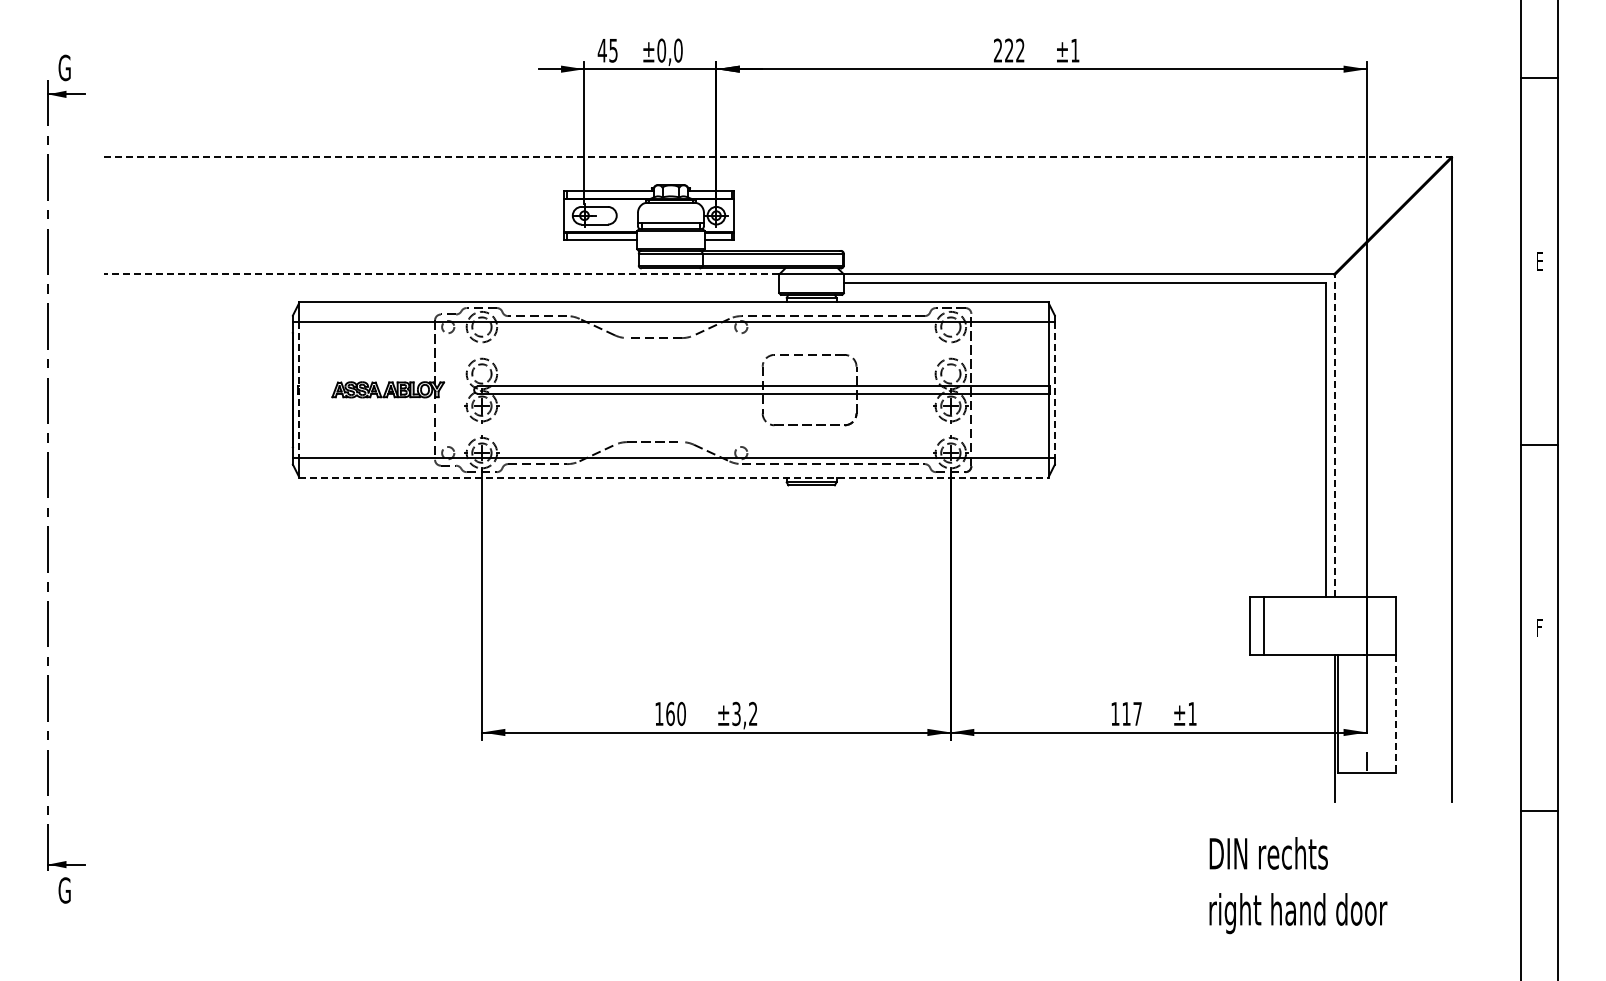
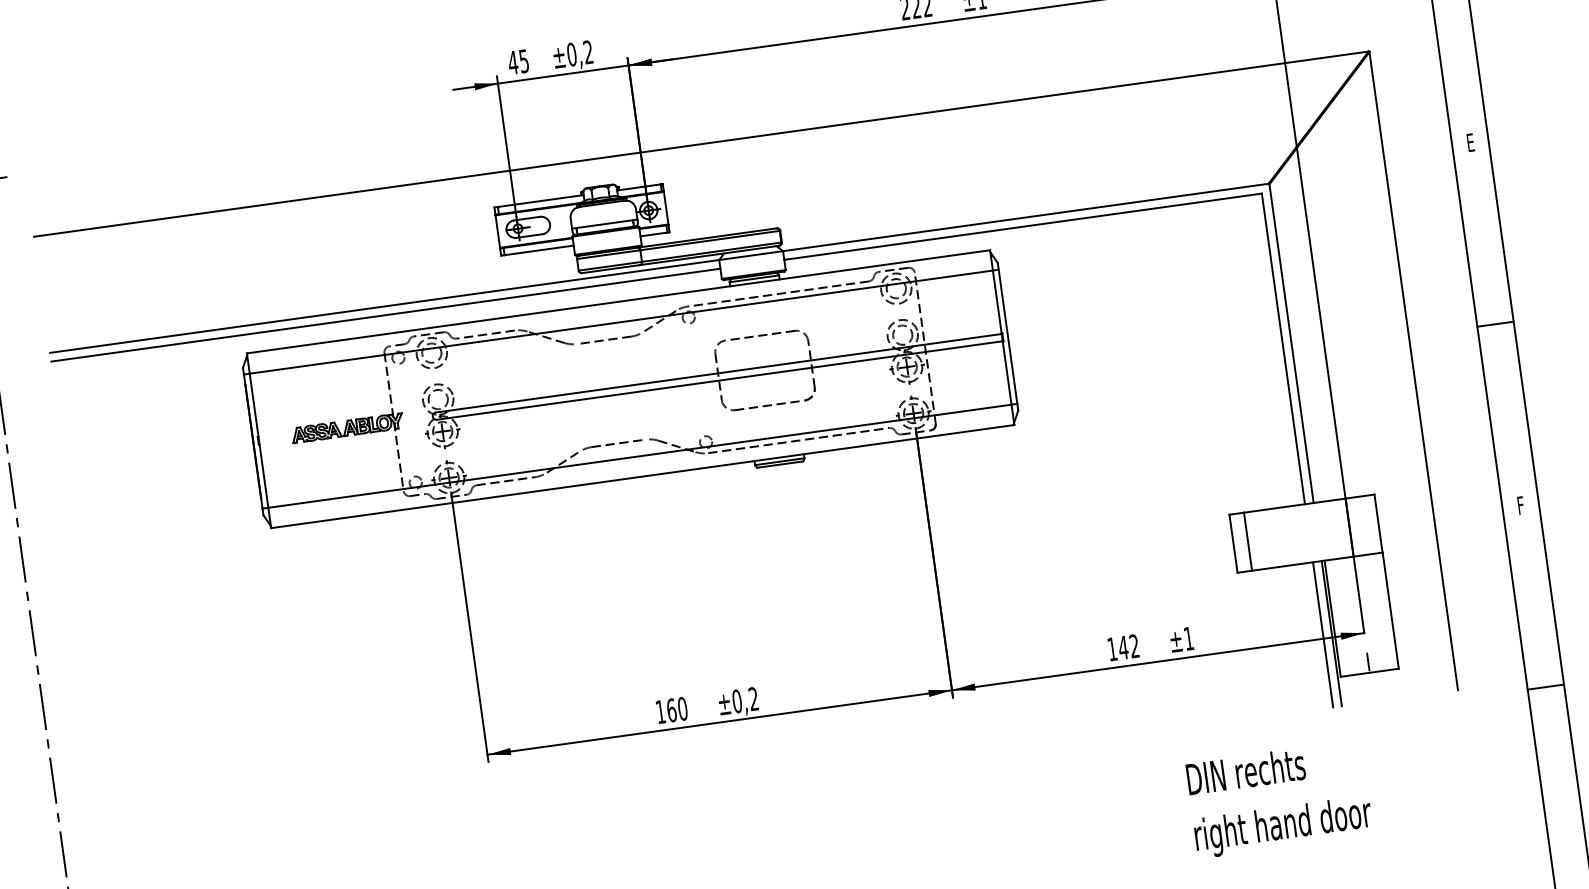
text: (678, 50) -> (588, 52), ±0,0 -> ±0,2
line: (777, 157) -> (701, 144), dashed -> solid
line: (441, 274) -> (384, 306), dashed -> solid
line: (441, 283) -> (385, 315), added
line: (298, 390) -> (258, 441), dashed -> solid
line: (1054, 390) -> (1007, 337), dashed -> solid
line: (1334, 435) -> (1291, 343), dashed -> solid
line: (674, 478) -> (643, 476), dashed -> solid
text: (1131, 713) -> (1128, 646), 117 -> 142
line: (1396, 713) -> (1390, 610), dashed -> solid
text: (736, 714) -> (737, 701), ±3,2 -> ±0,2
line: (1326, 728) -> (1323, 634), added
text: (1298, 885) -> (1279, 799), moved

